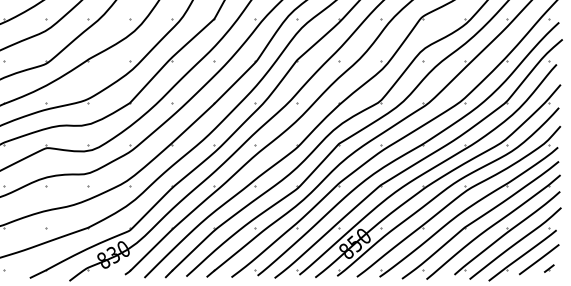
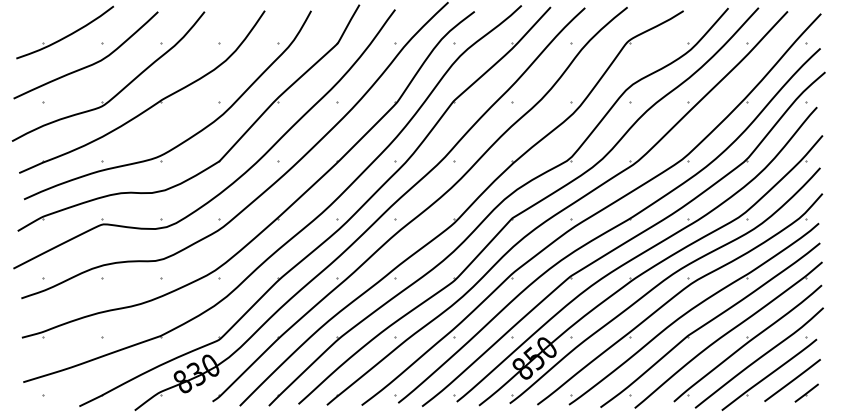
part: (549, 268) -> (806, 392), size x1.67

